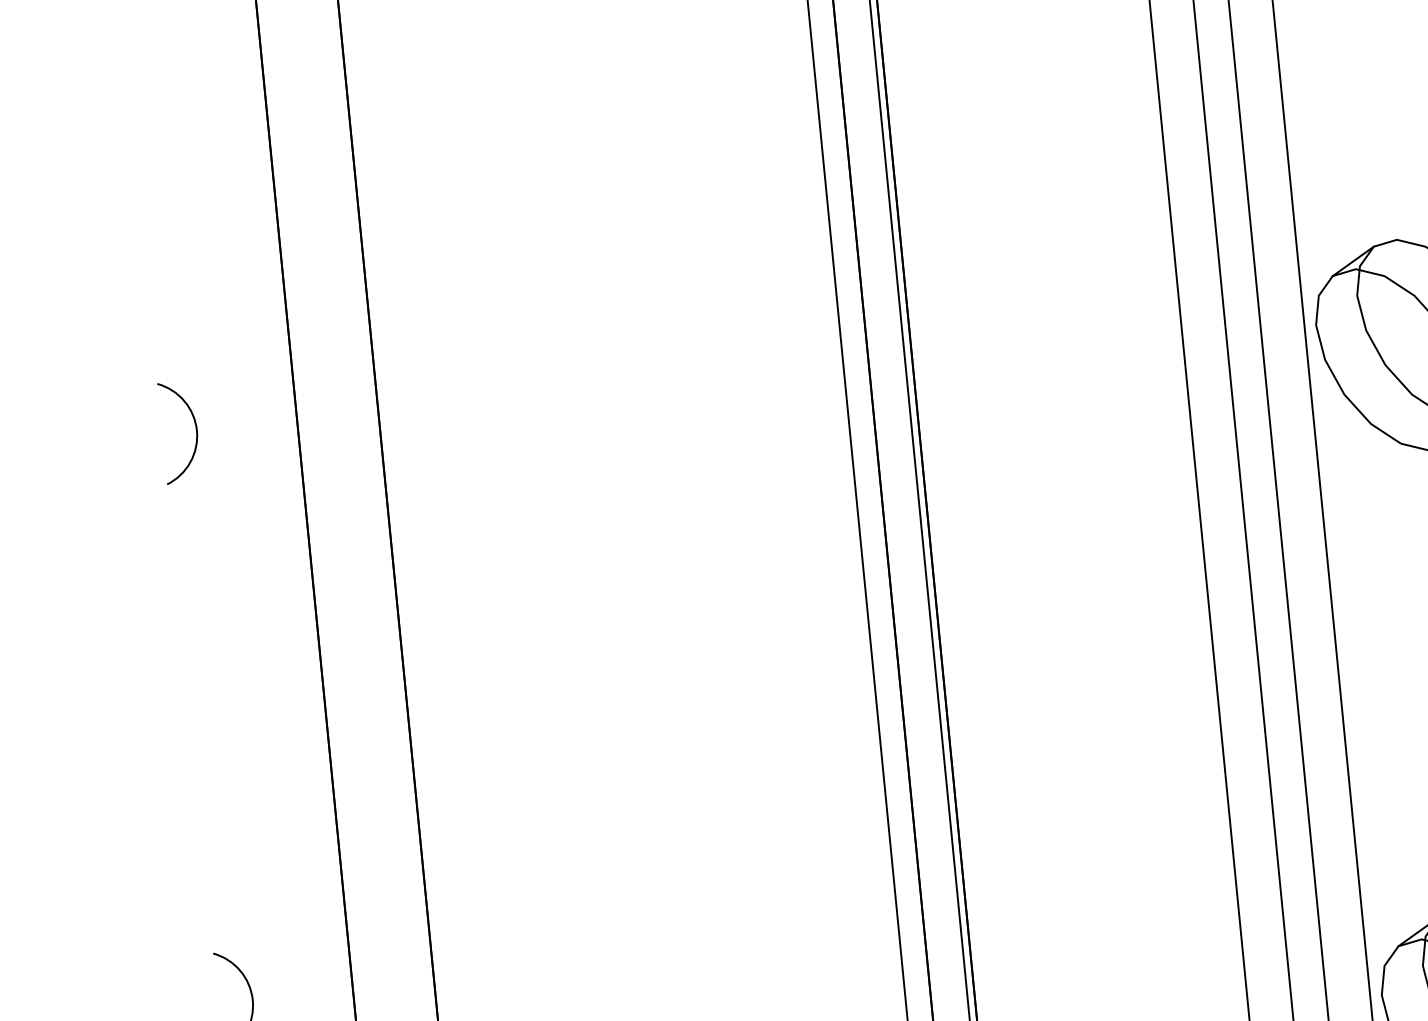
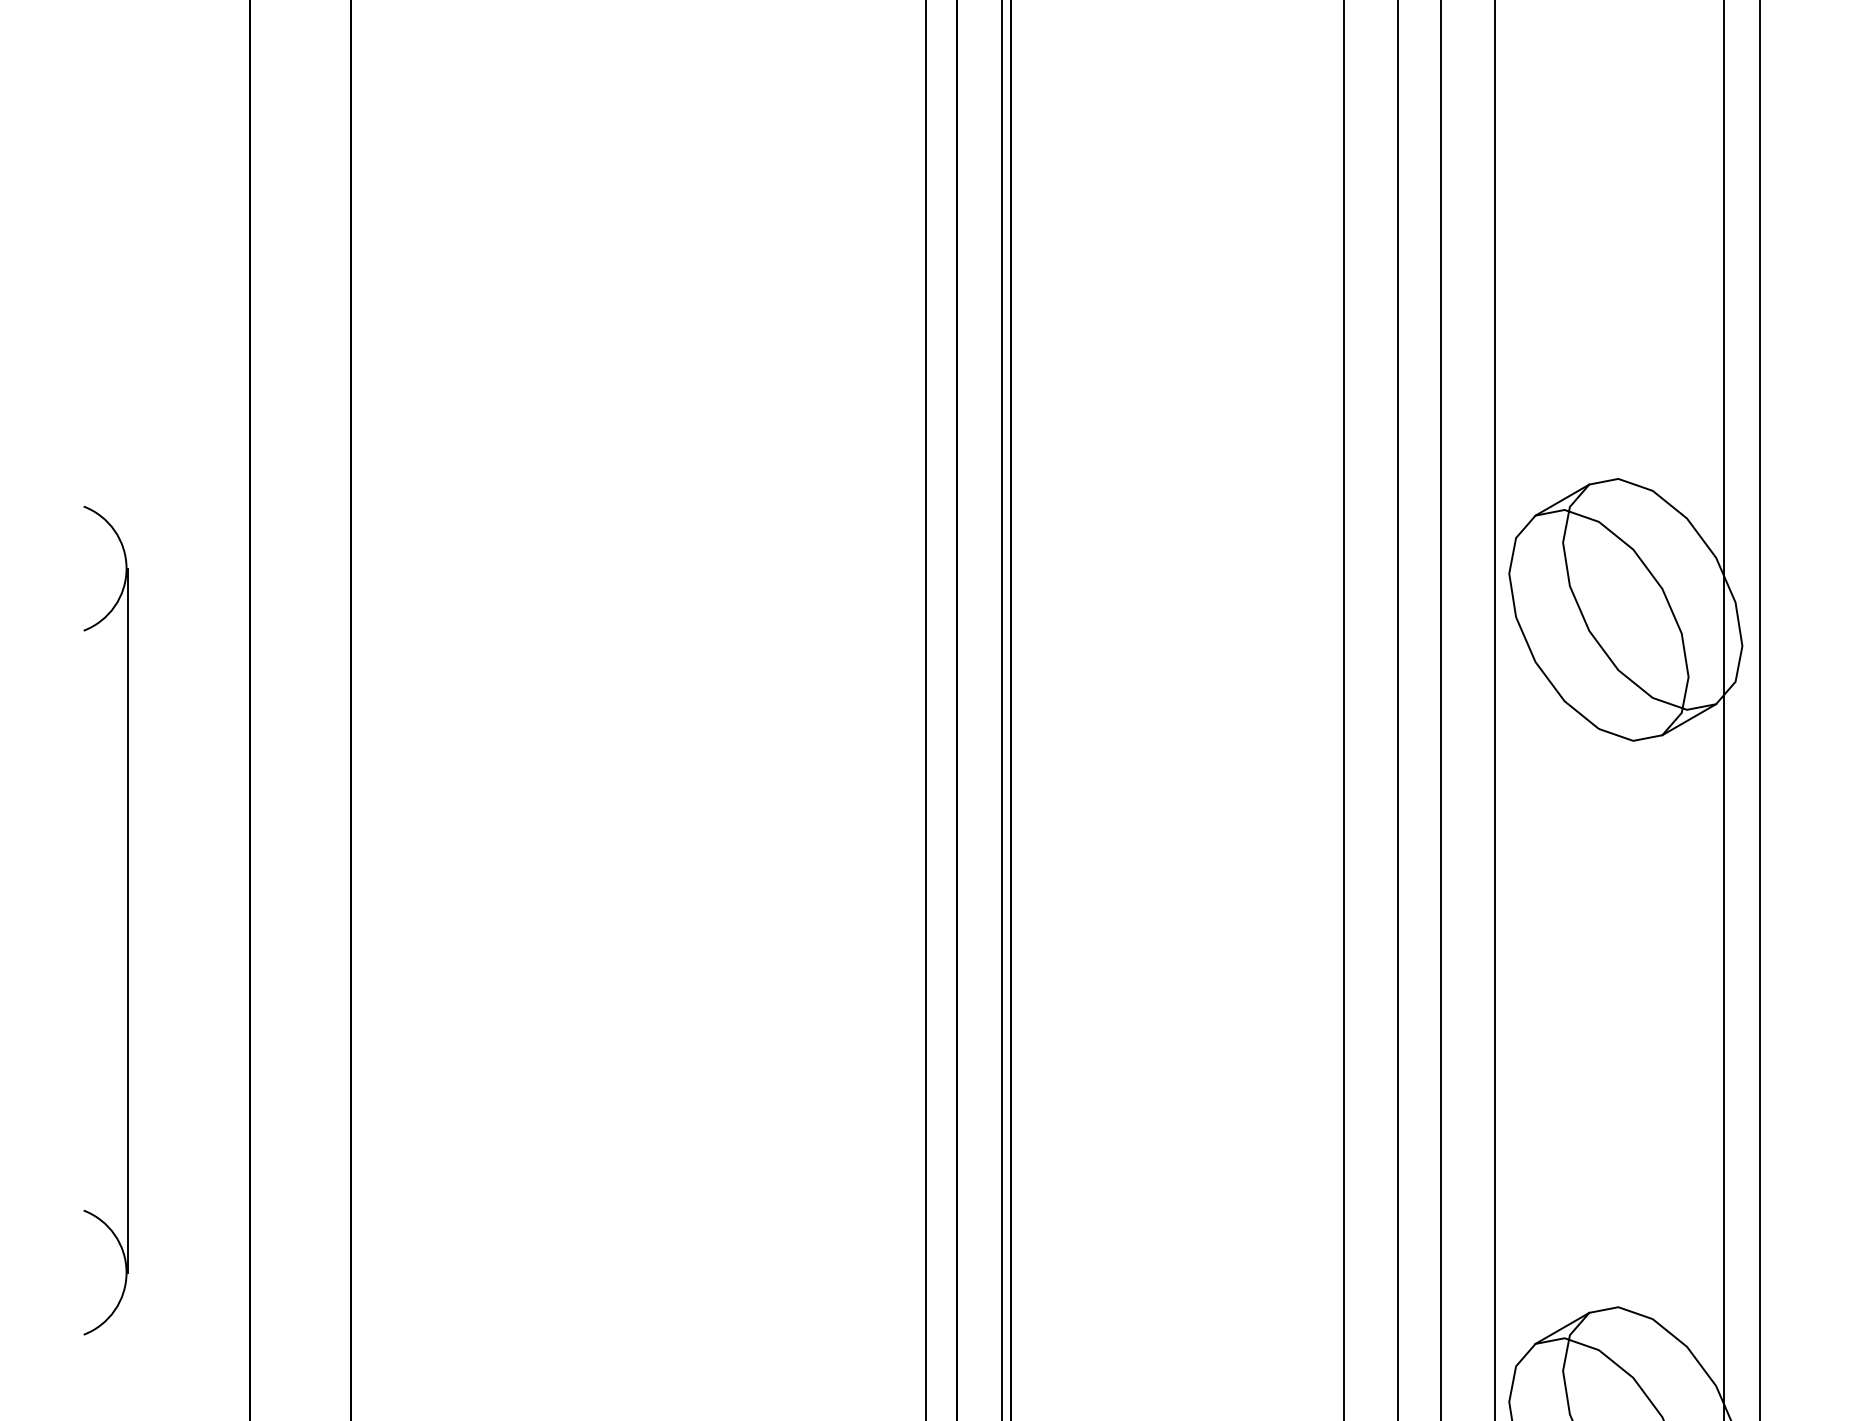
line: (226, 715) -> (128, 920), added

